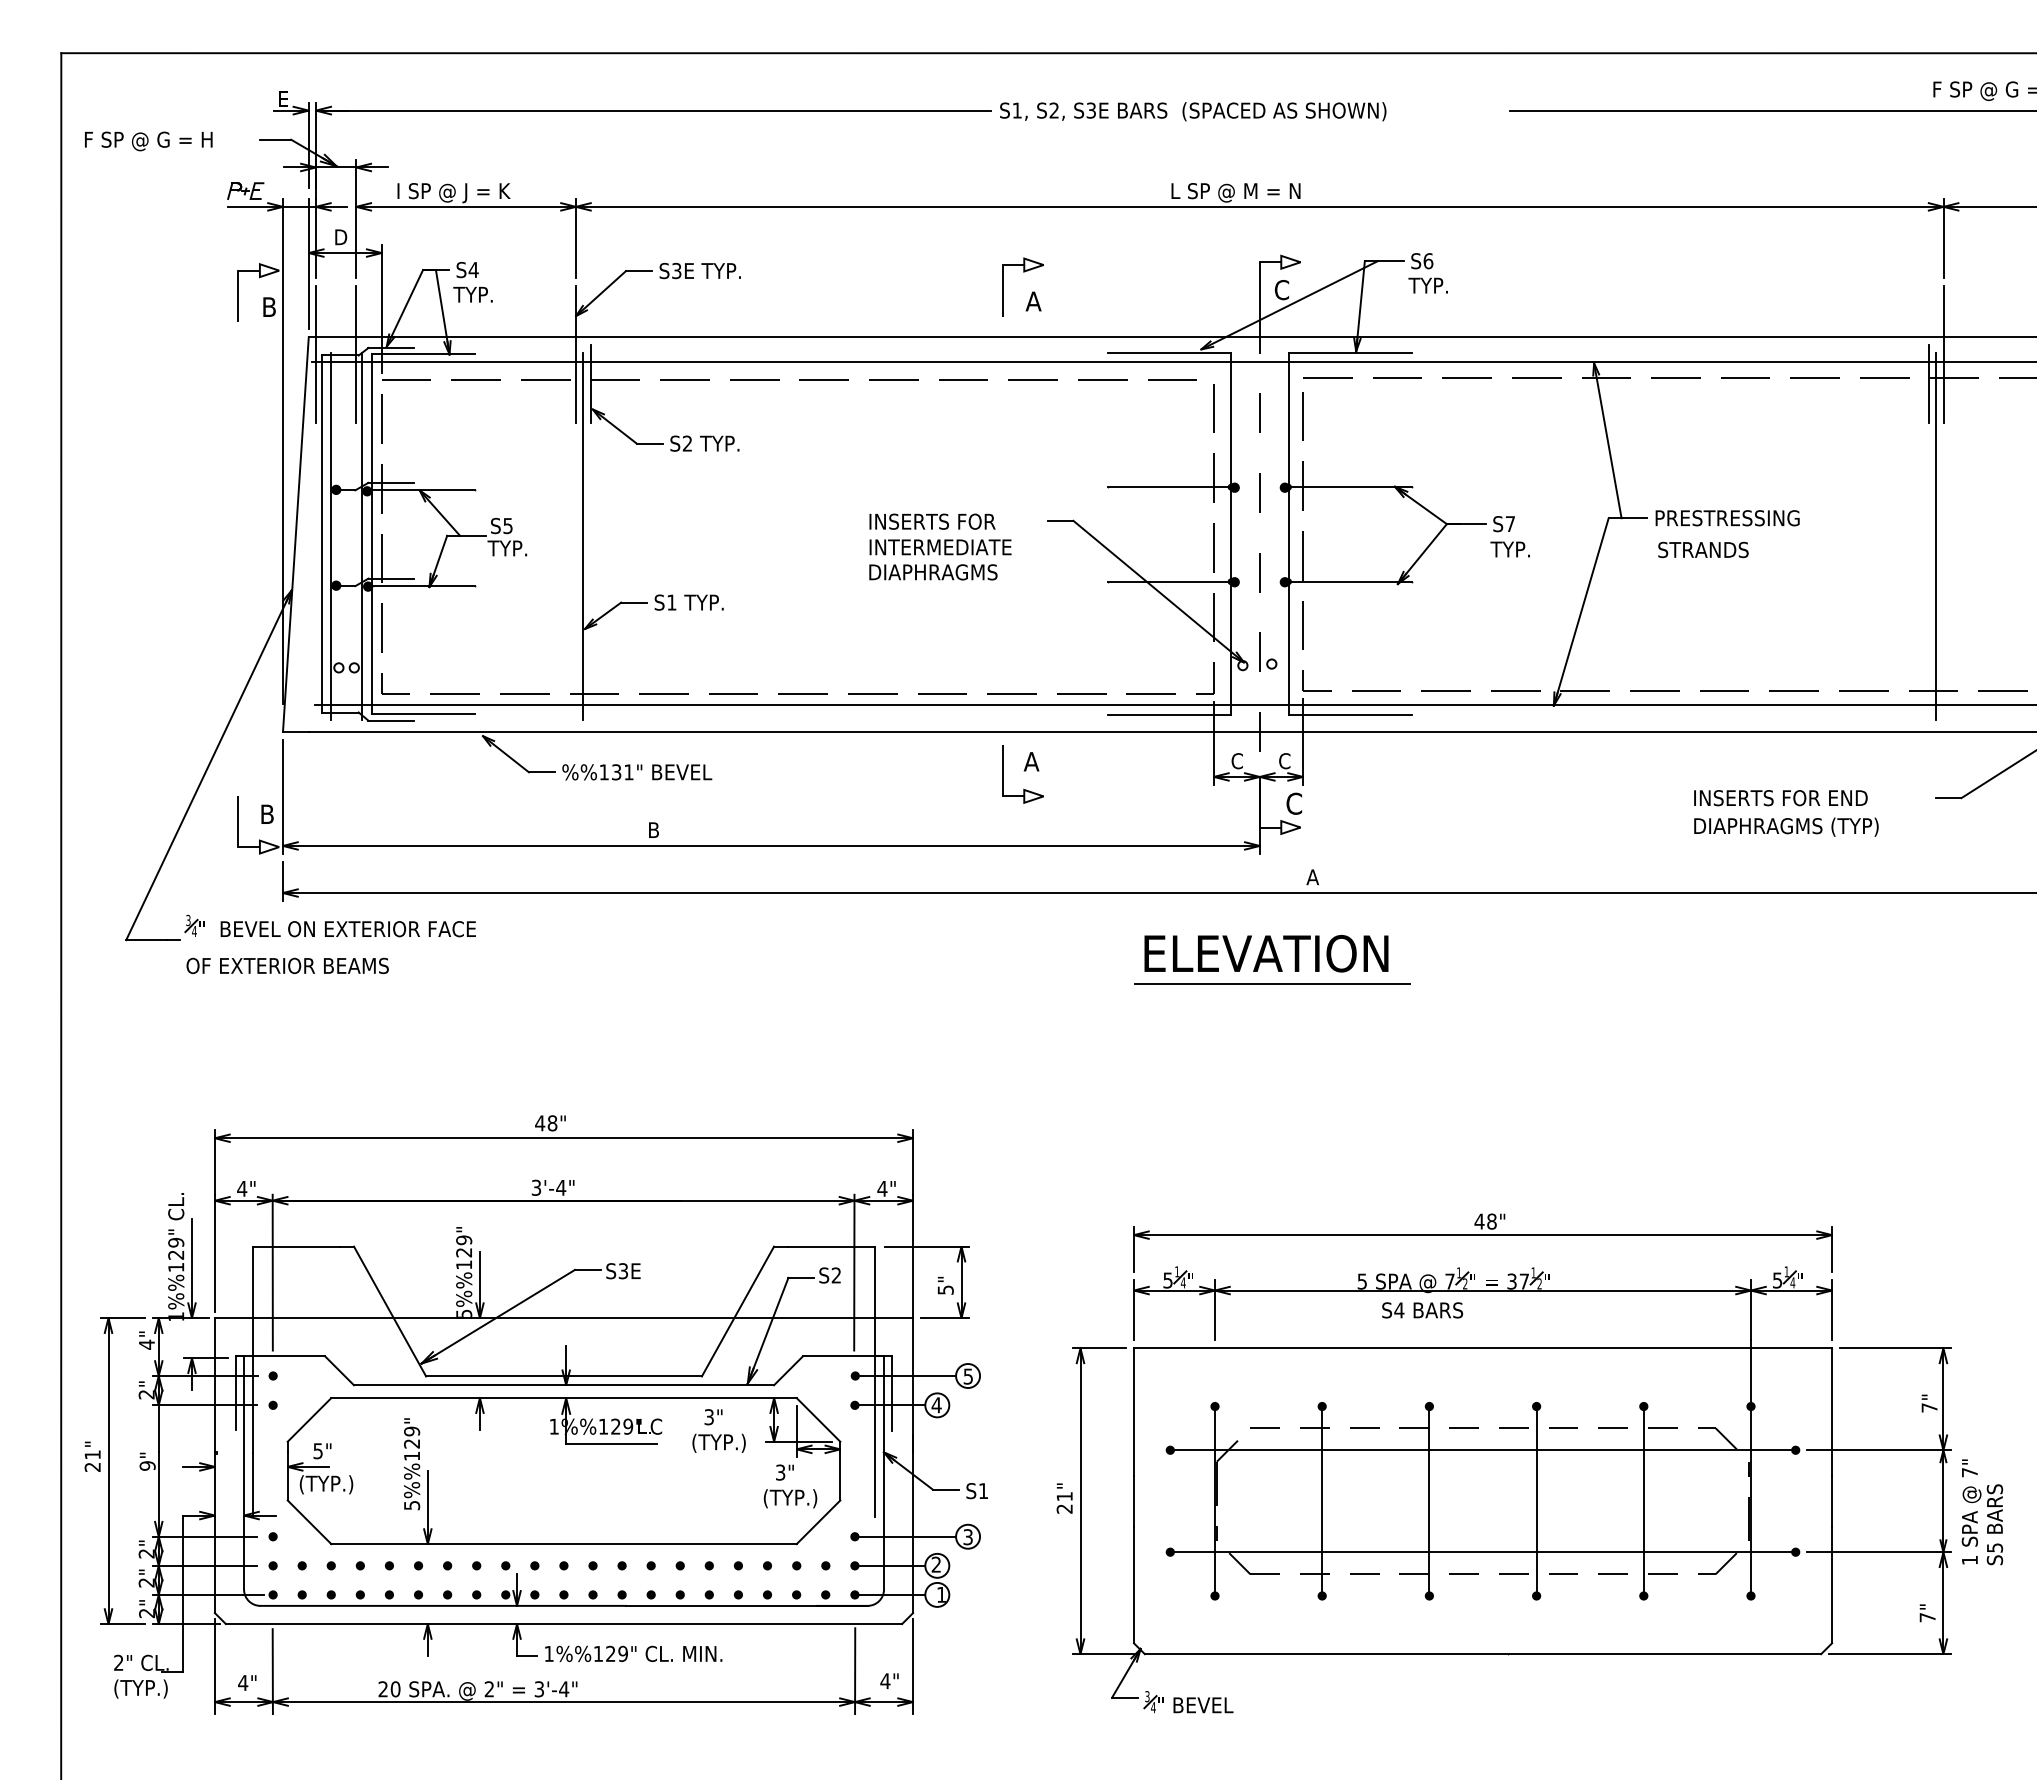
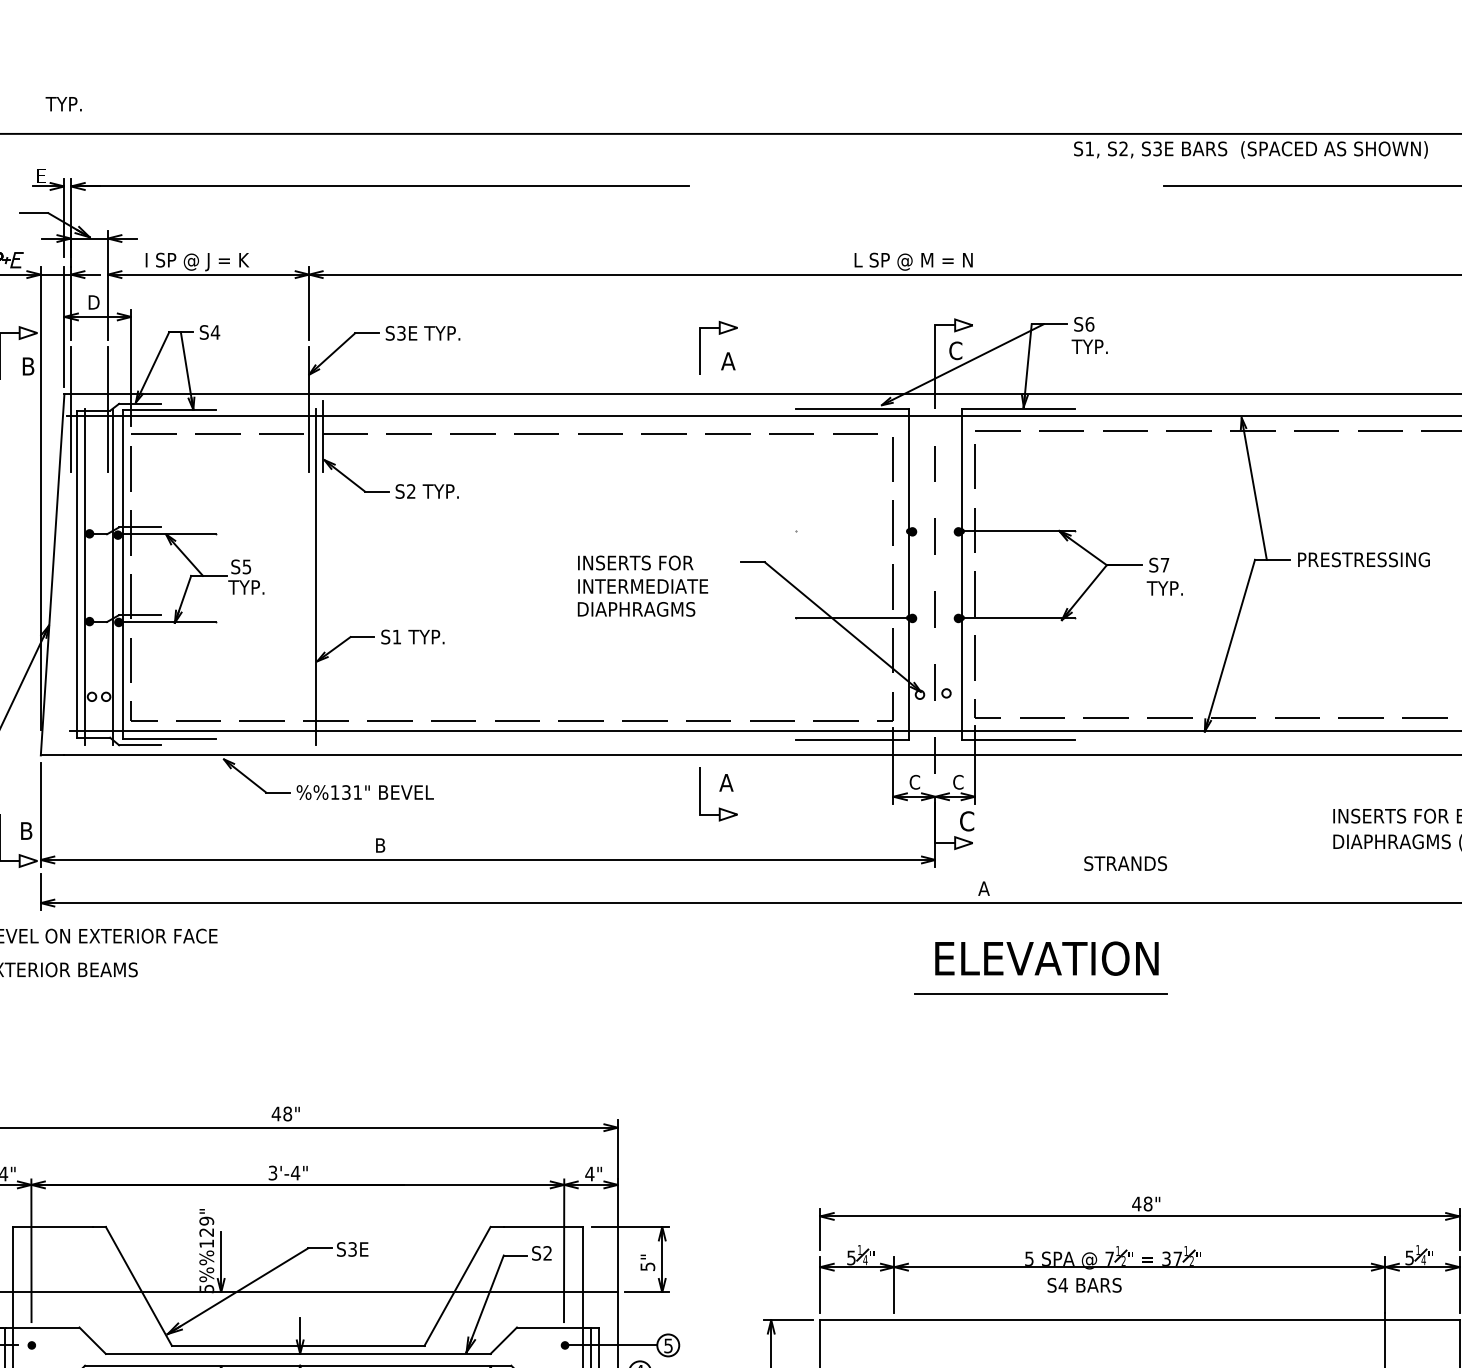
text: (1193, 111) -> (1251, 149), moved
text: (472, 294) -> (63, 103), moved
line: (1169, 487) -> (852, 531), removed
text: (1703, 549) -> (1125, 863), moved
text: (1266, 953) -> (1046, 958), moved
line: (1272, 983) -> (1040, 993), moved

